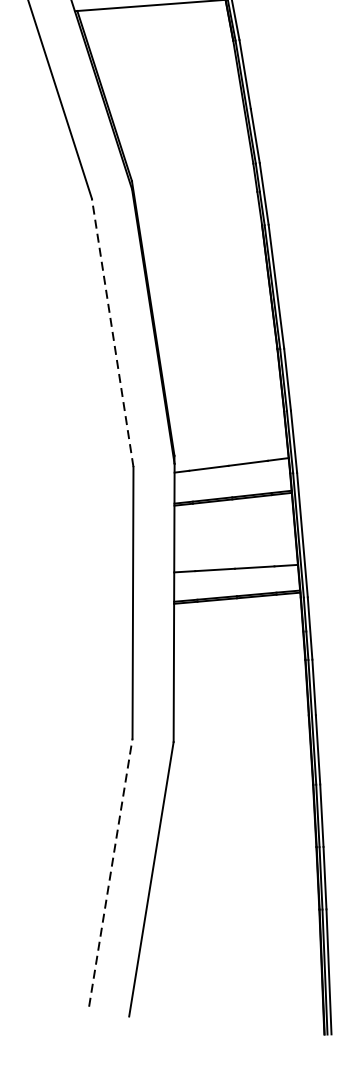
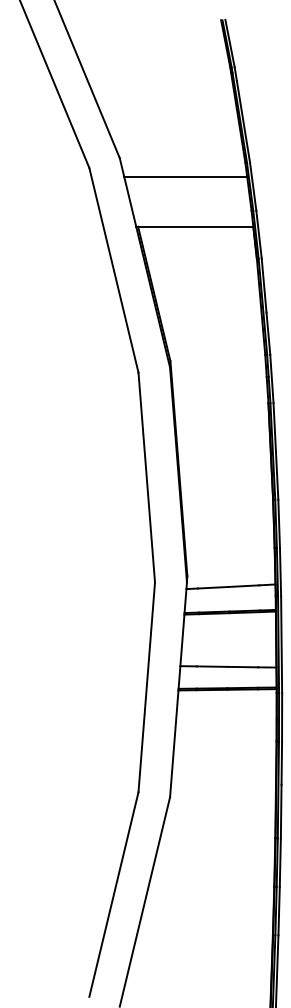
line: (112, 332) -> (146, 477), dashed -> solid
line: (111, 872) -> (114, 894), dashed -> solid

